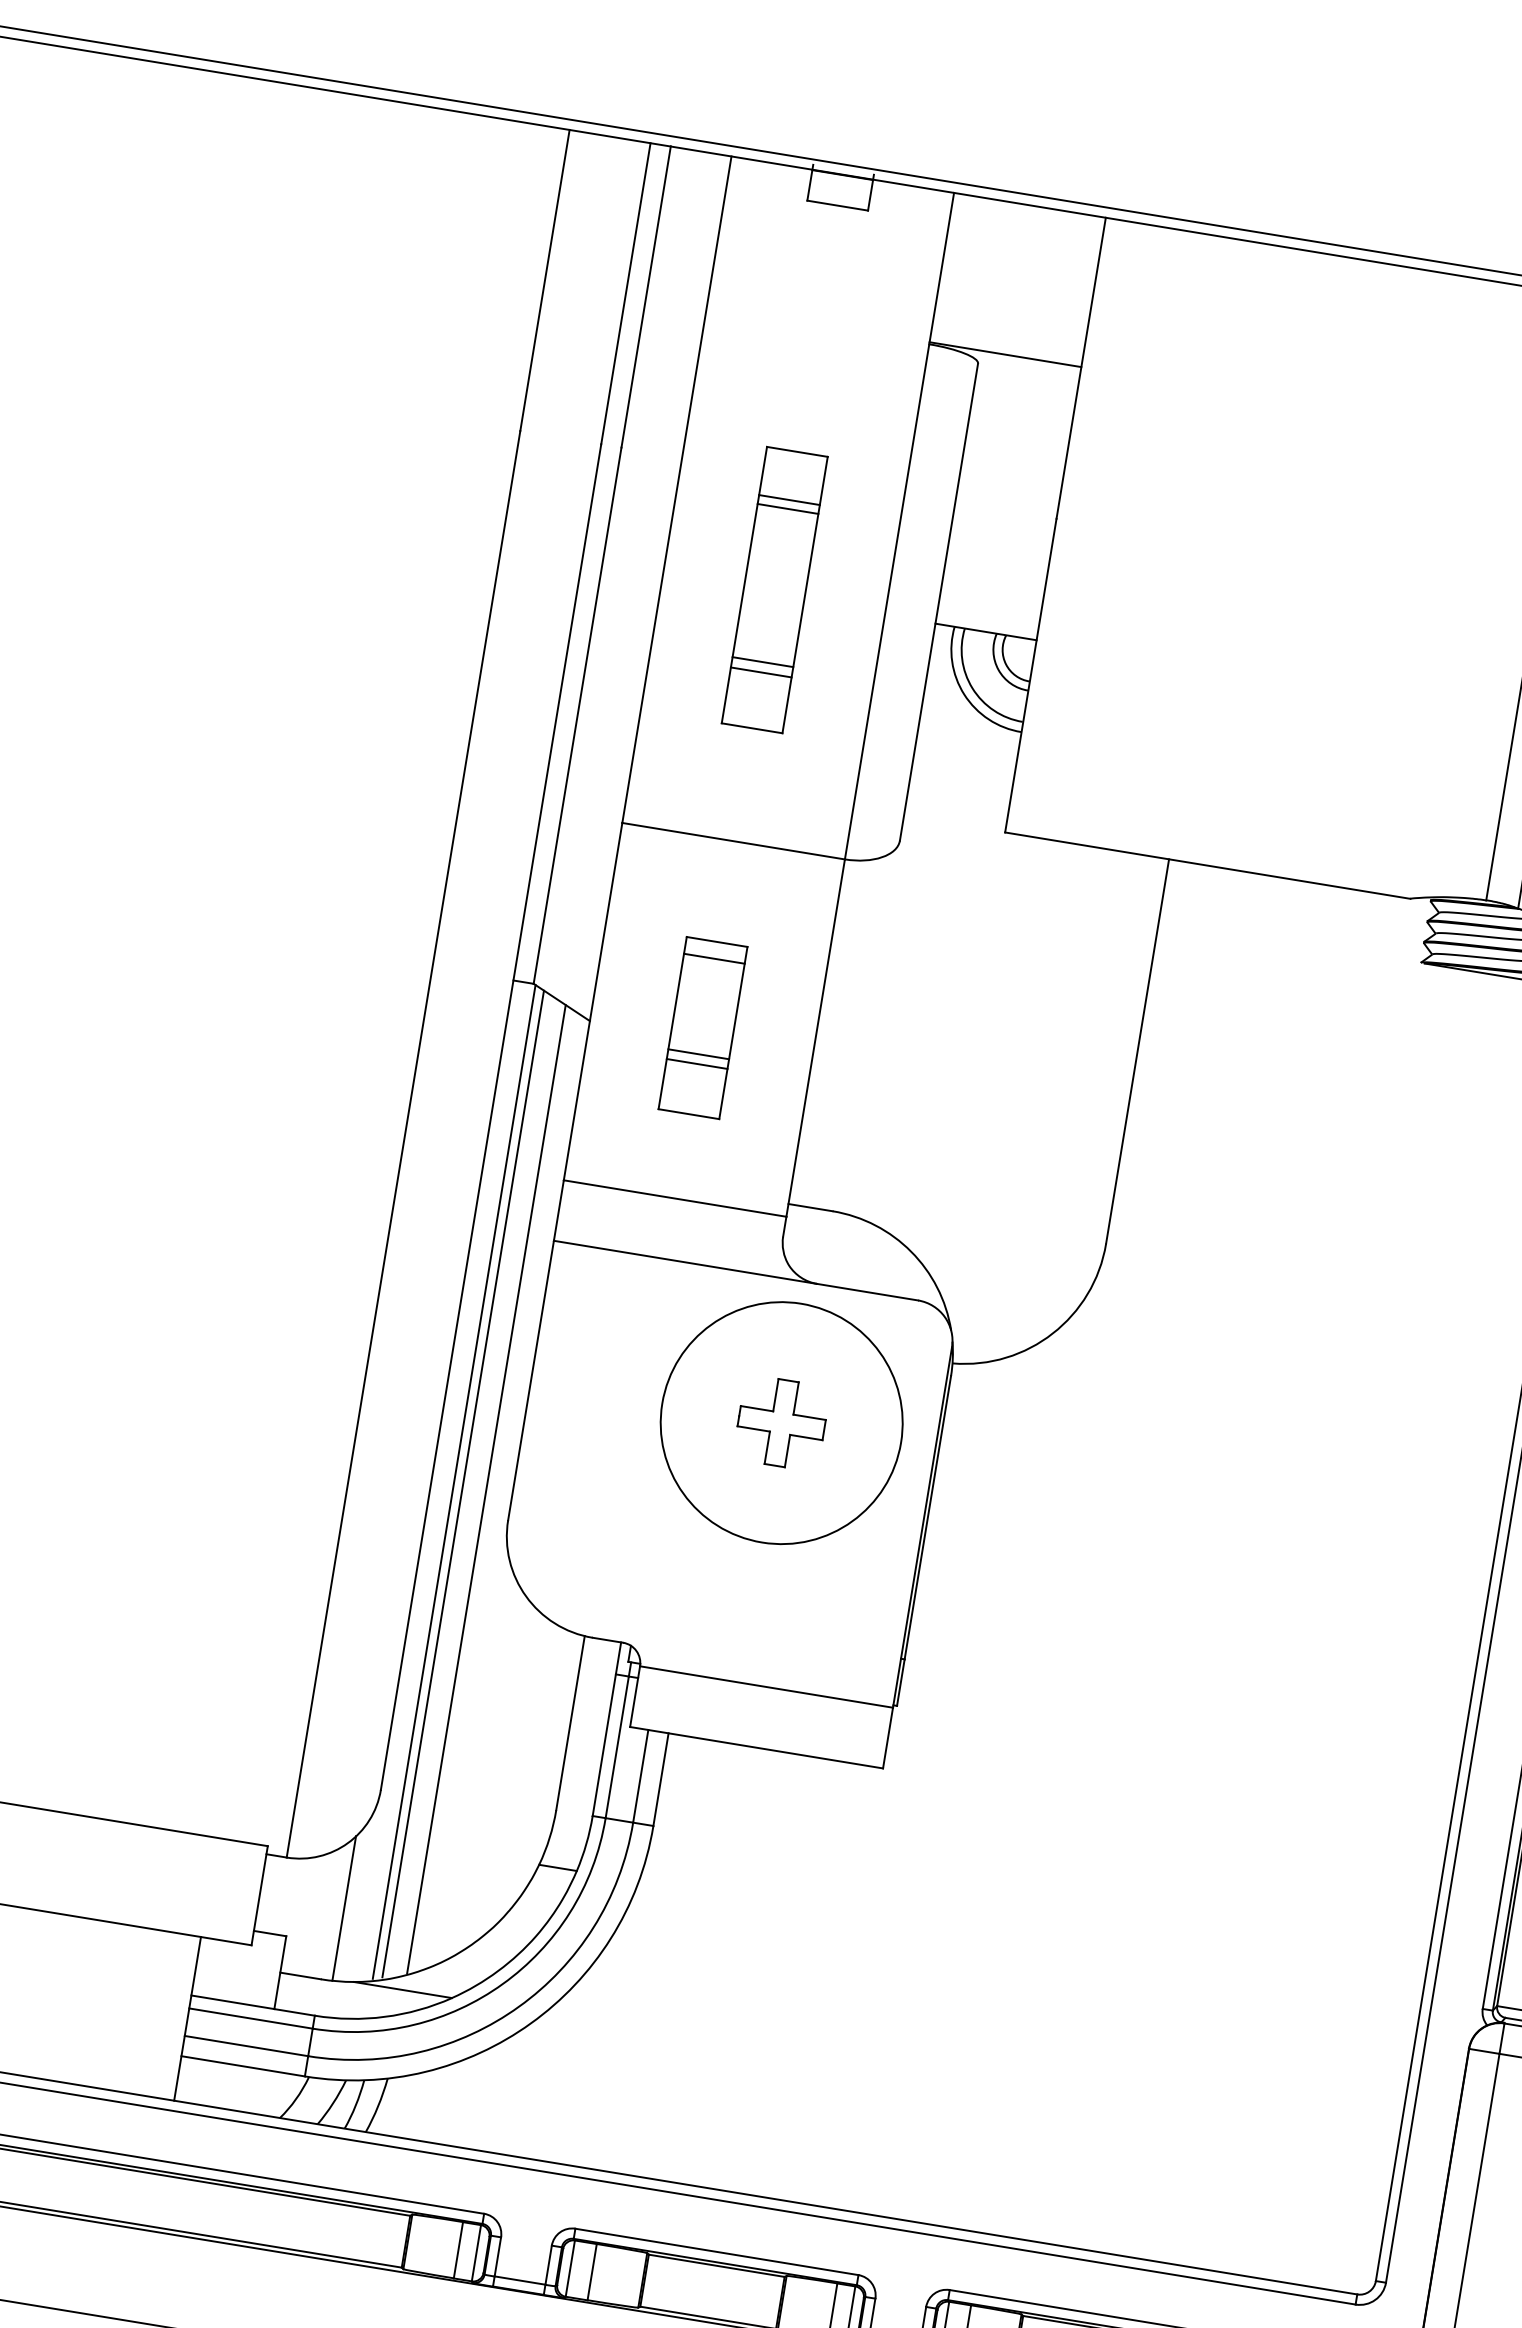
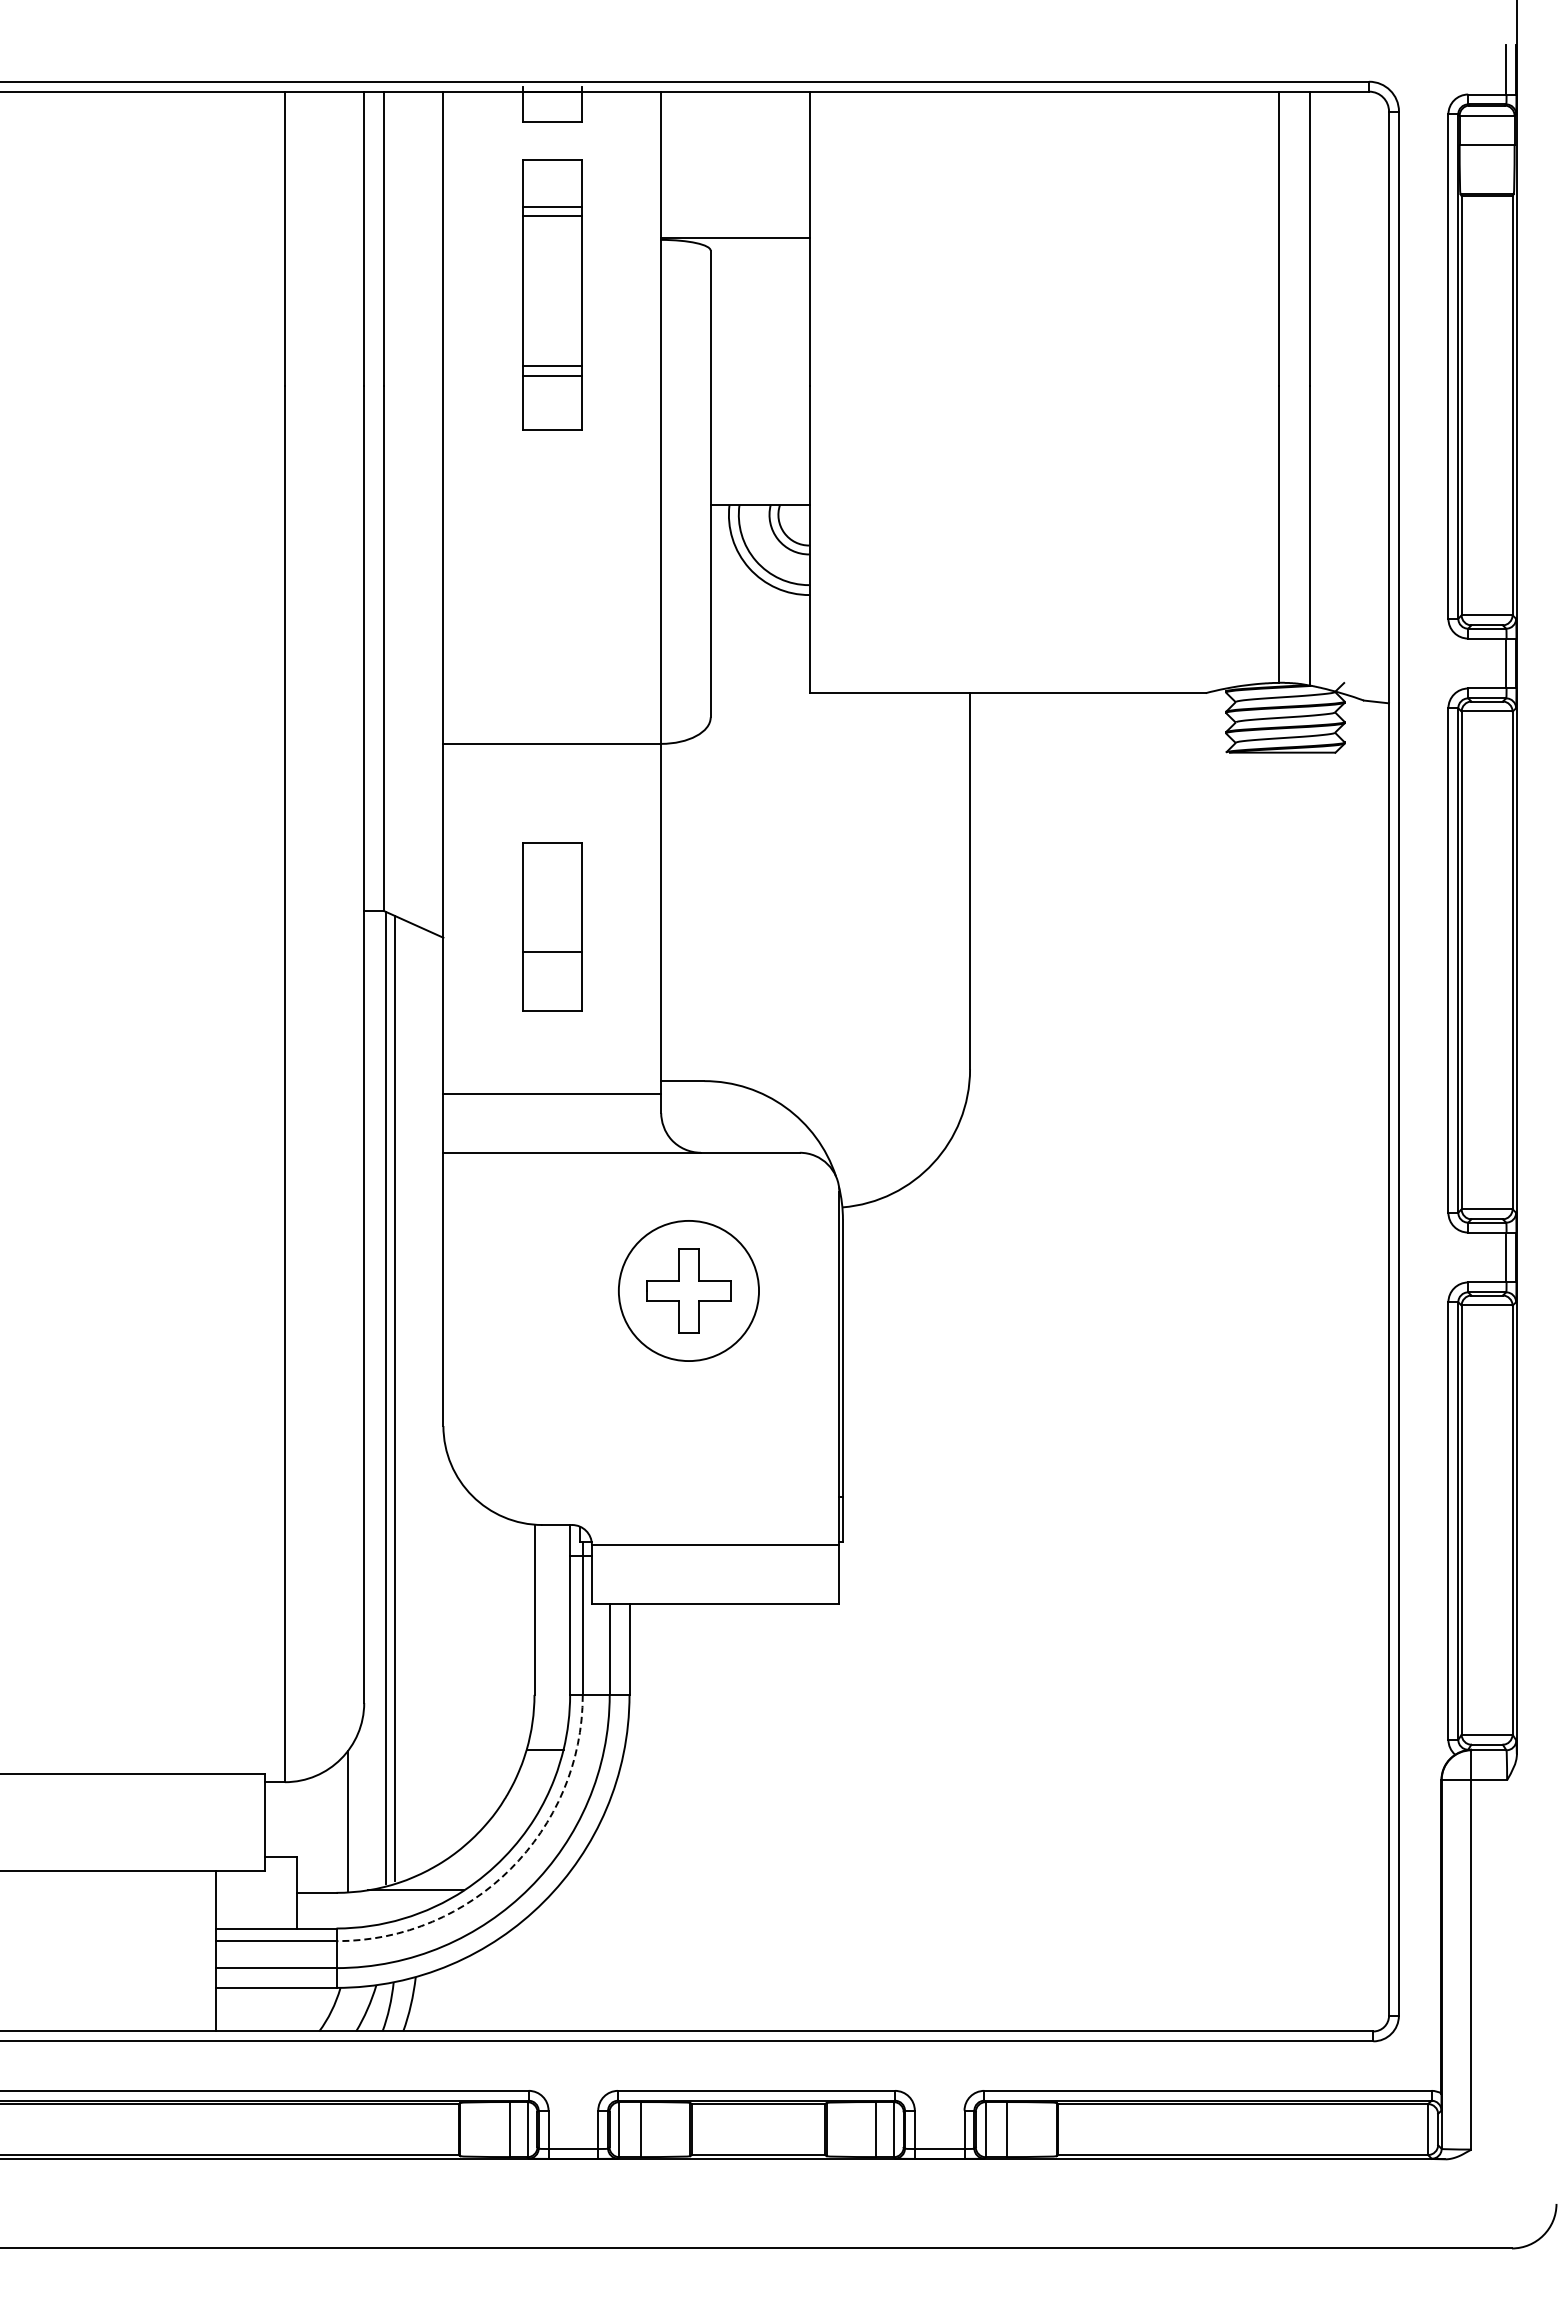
part: (775, 589) -> (552, 294), moved
line: (714, 958) -> (552, 858), removed
line: (697, 1063) -> (552, 961), removed
circle: (781, 1422) -> (688, 1290), size x0.6
line: (486, 1488) -> (417, 1399), removed
arc: (502, 1984) -> (510, 1869), solid -> dashed

